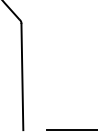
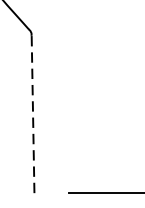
line: (22, 76) -> (33, 113), solid -> dashed

